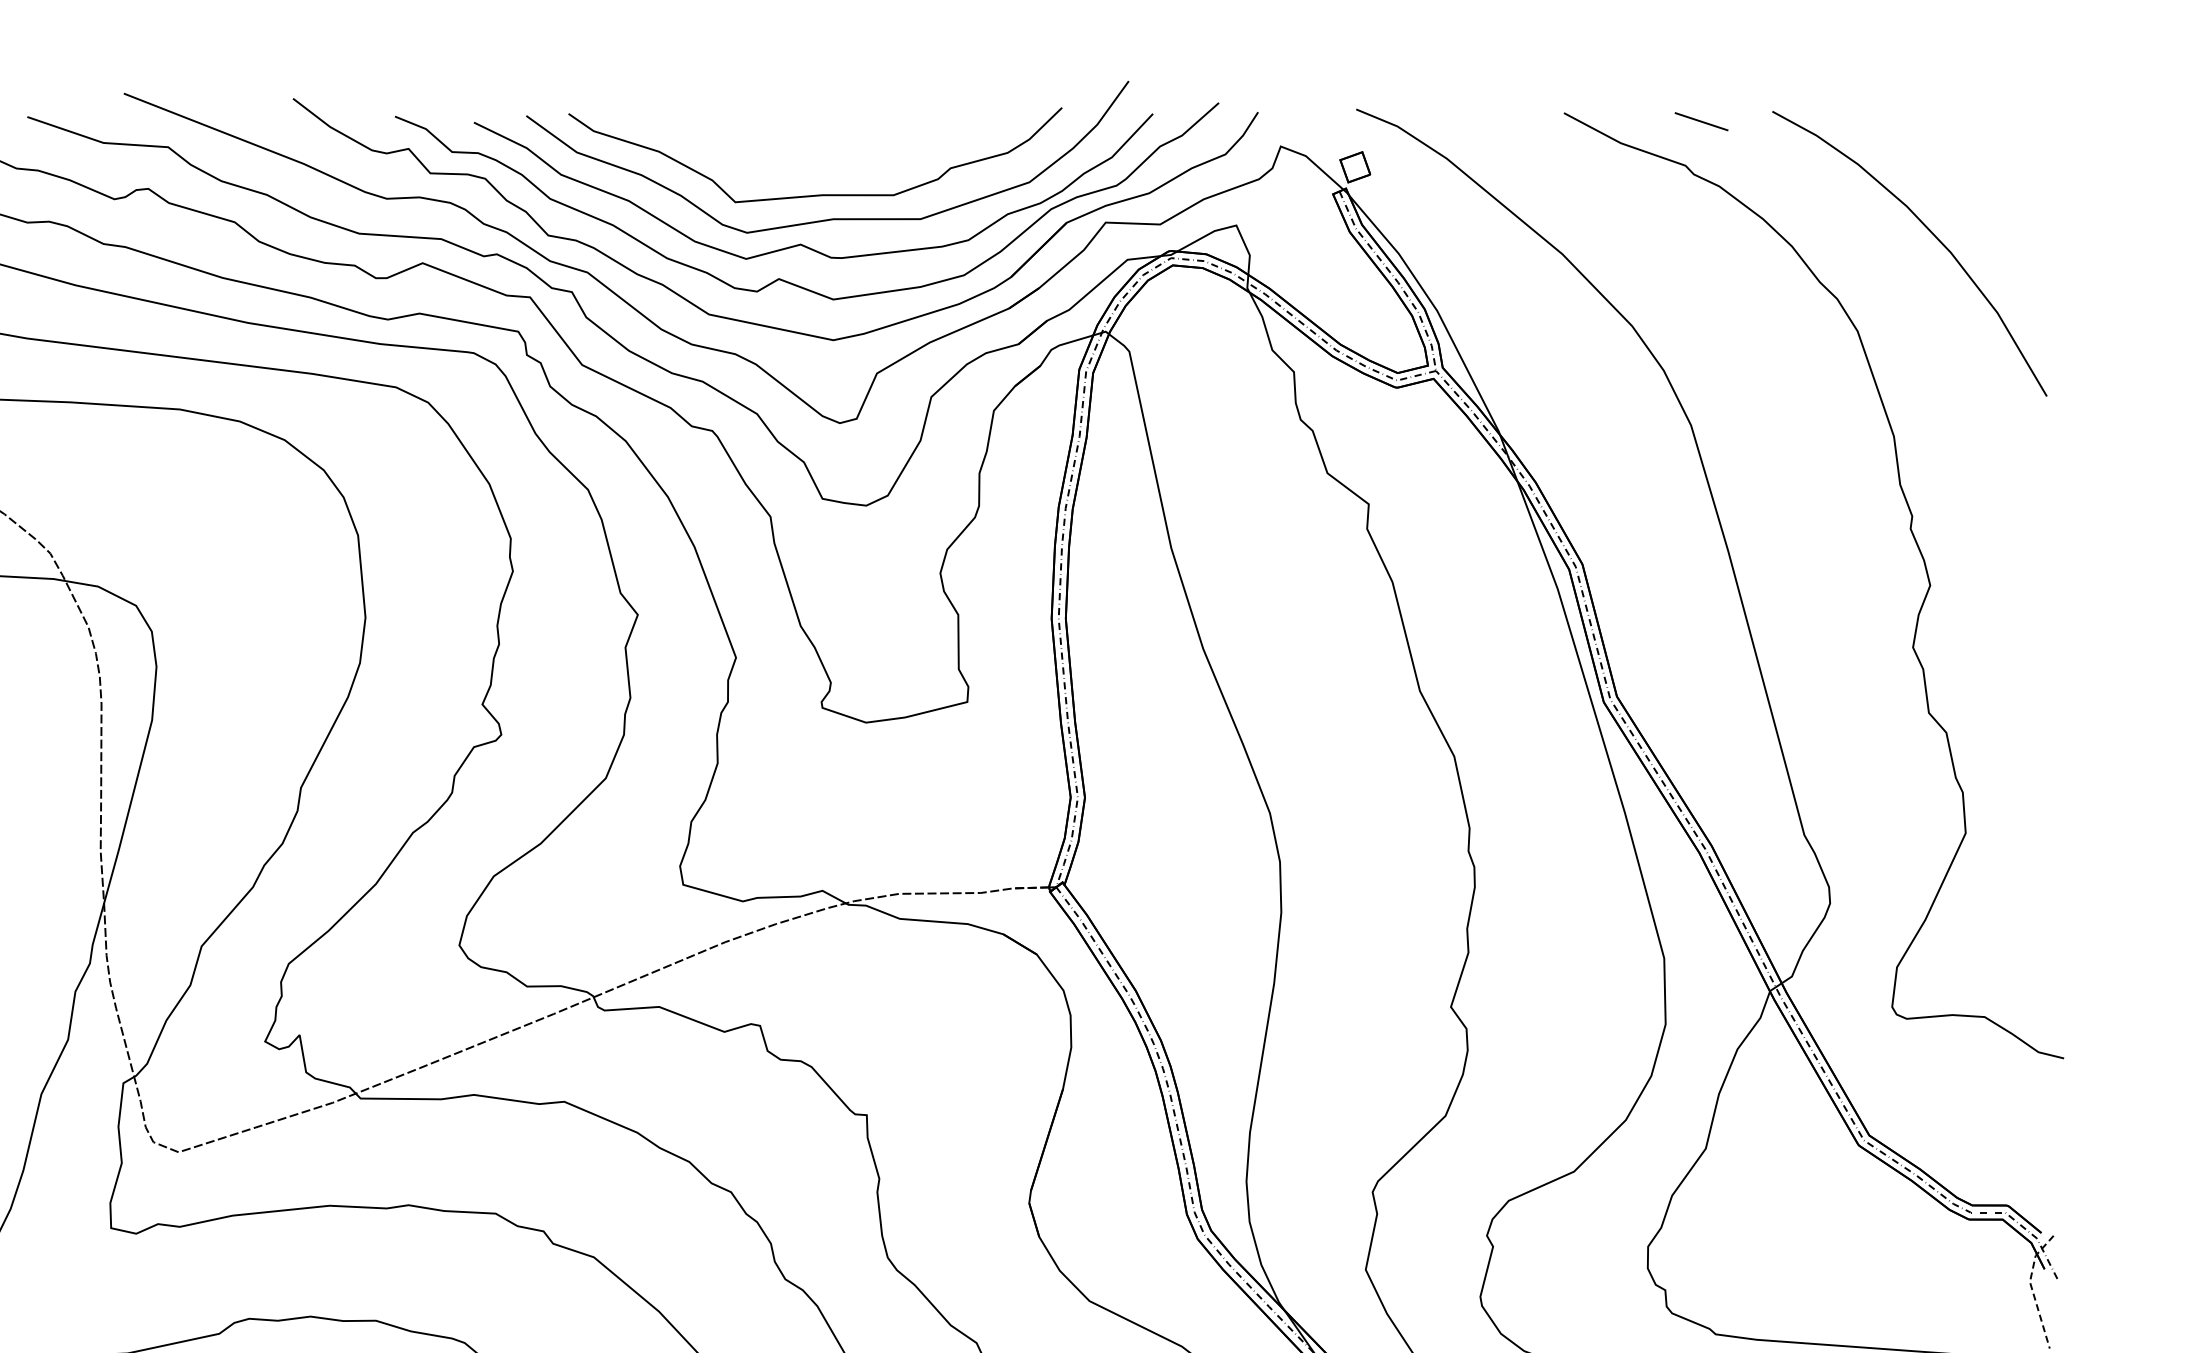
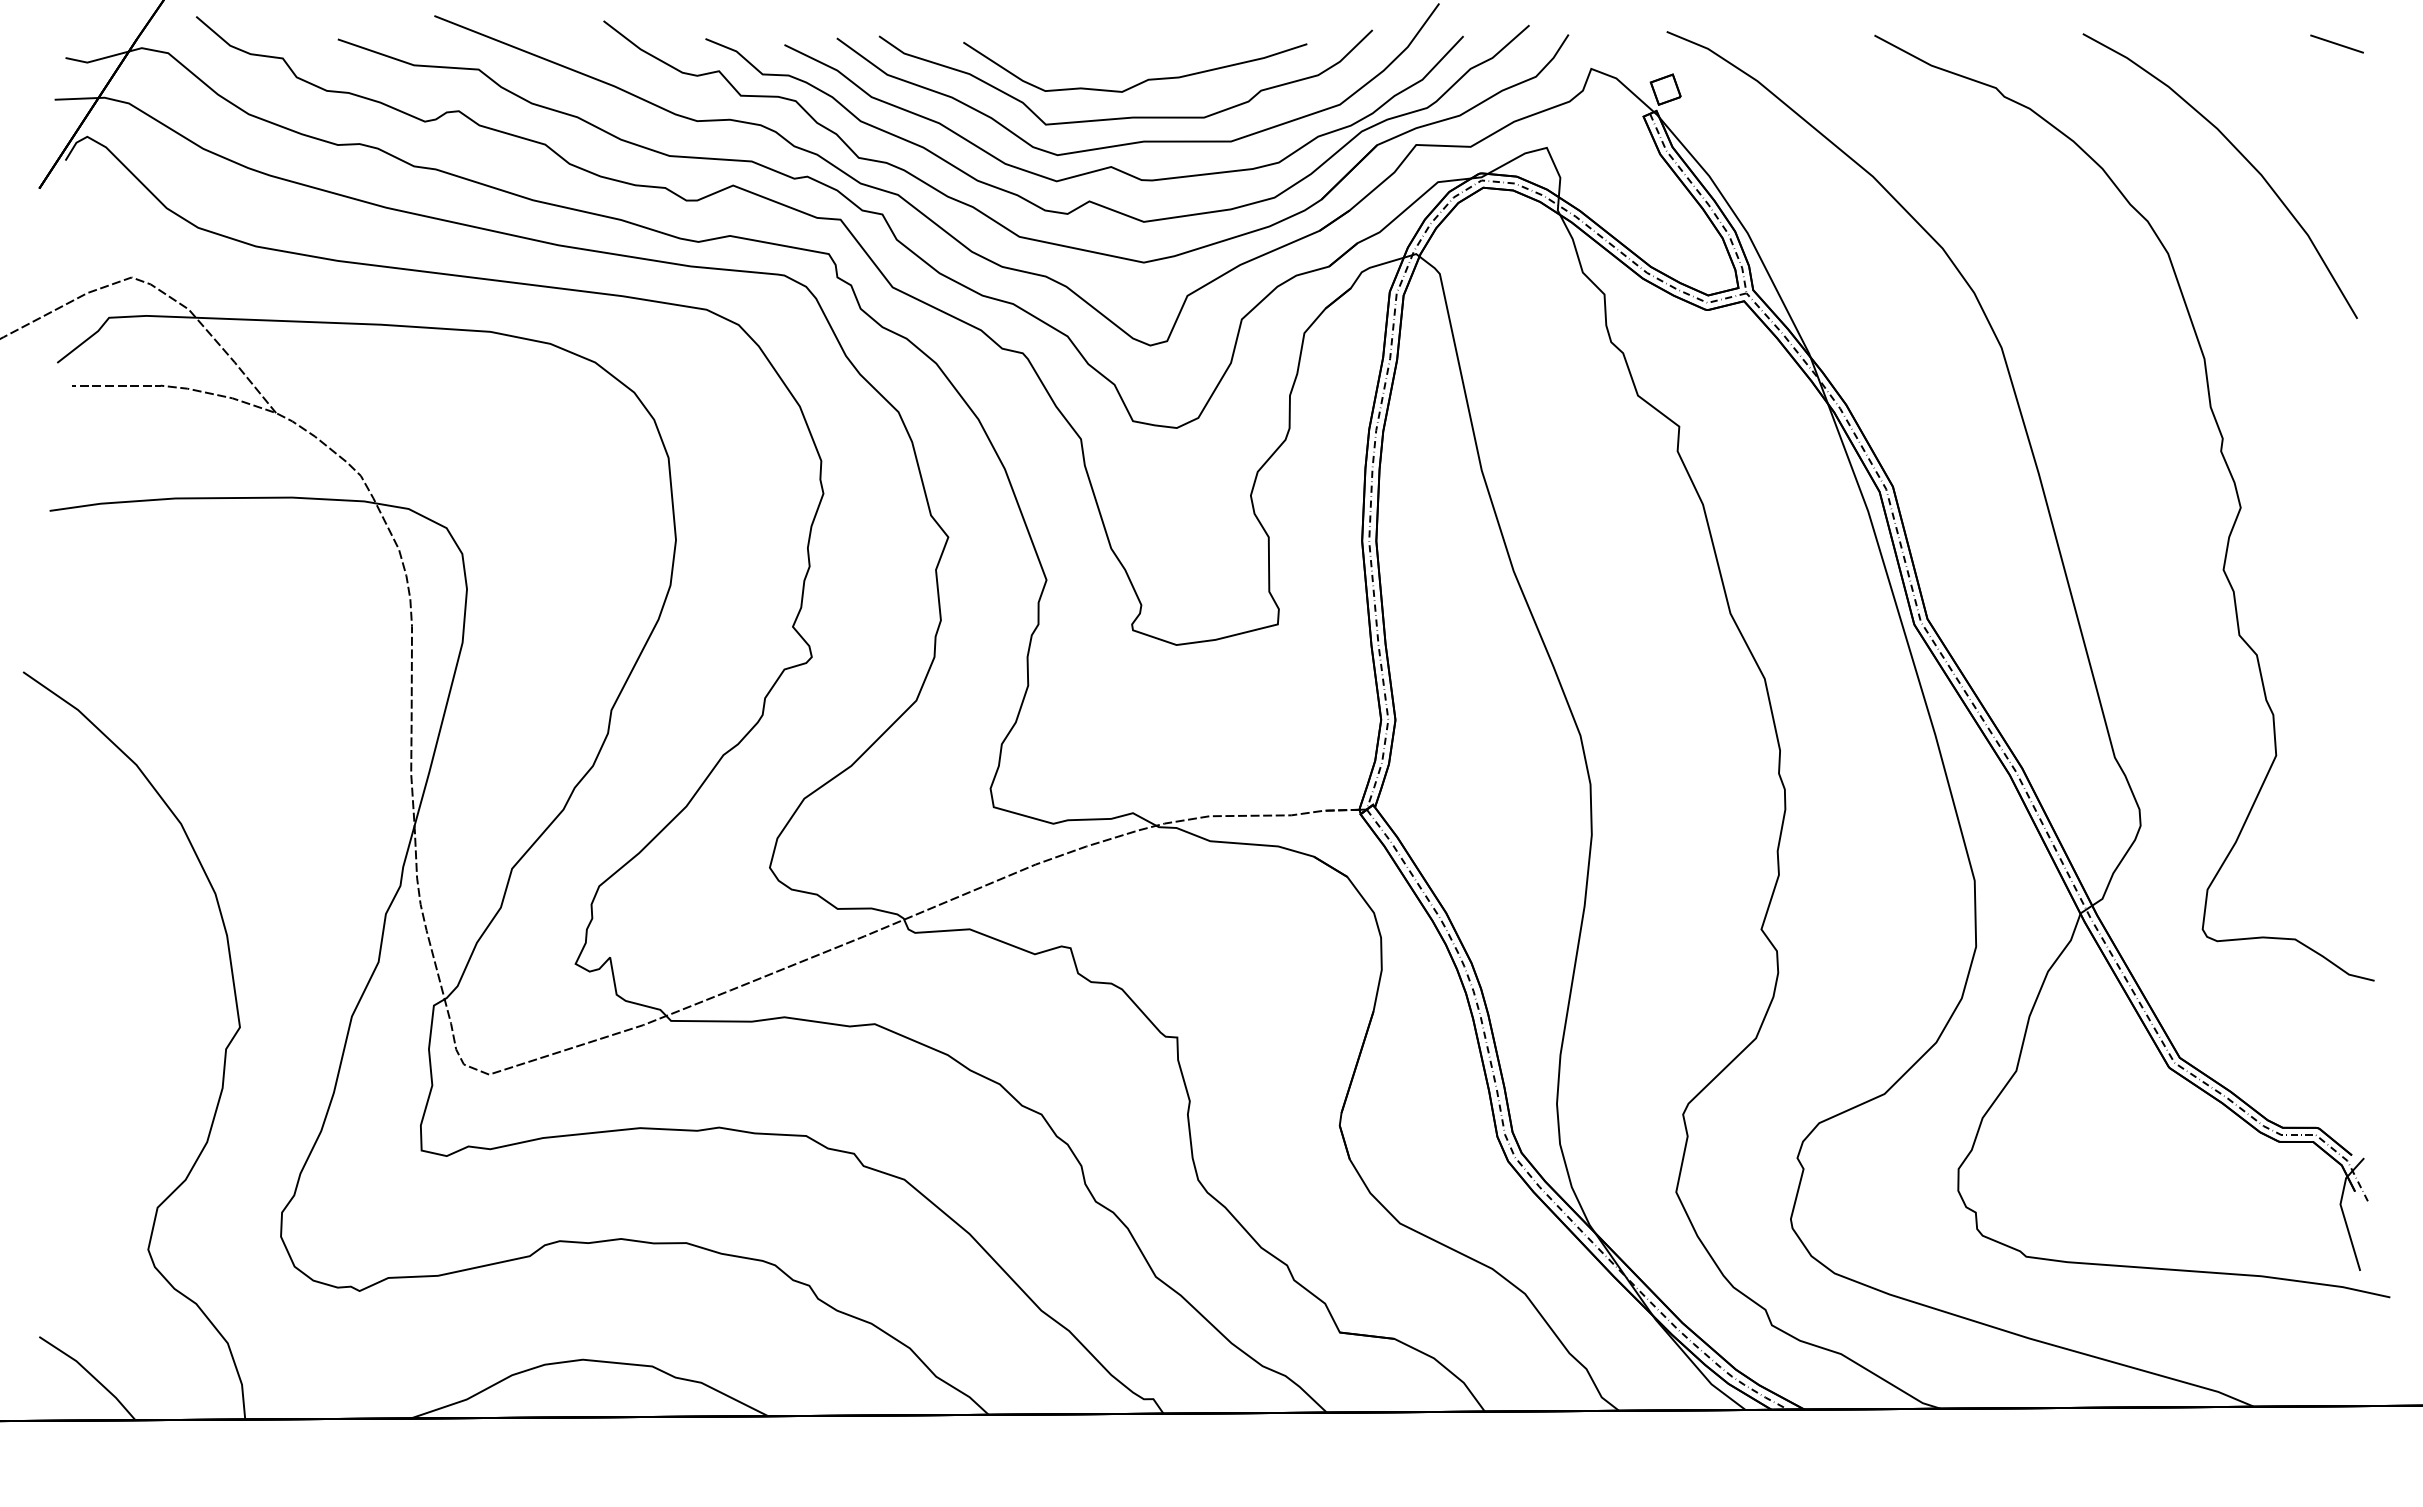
line: (1701, 121) -> (2336, 43), moved
curve: (829, 160) -> (1139, 82), added
line: (2032, 1289) -> (2342, 1211), dashed -> solid

